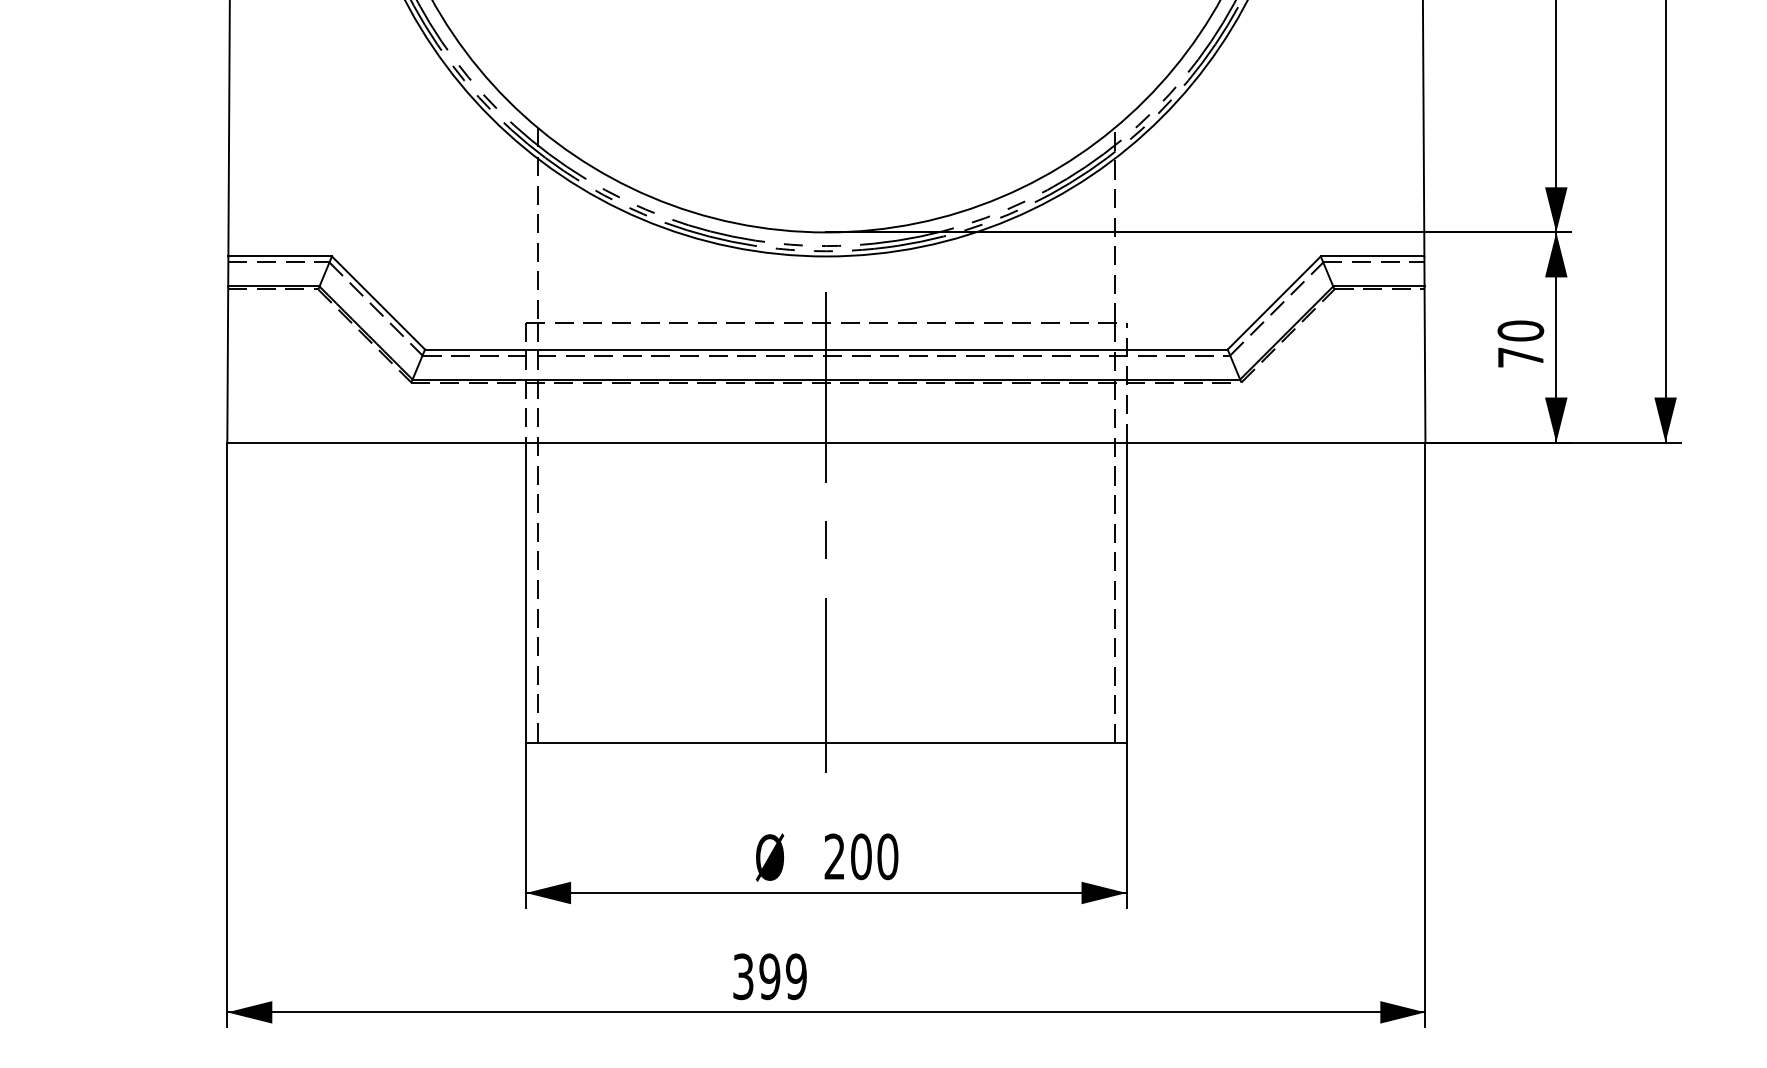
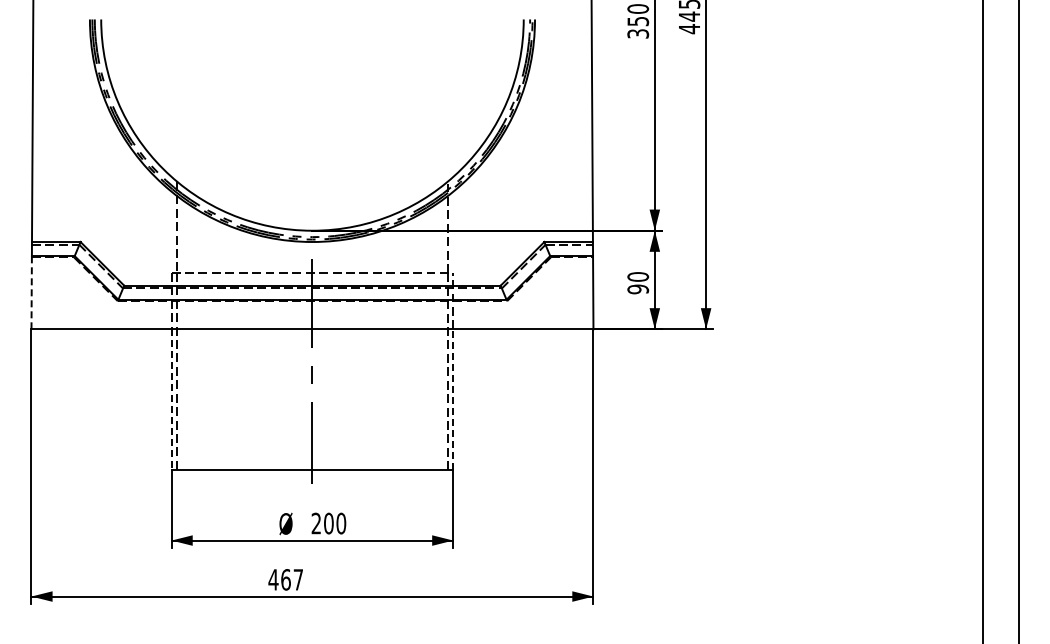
text: (1521, 357) -> (638, 289), 70 -> 90
line: (227, 364) -> (31, 292), solid -> dashed
line: (1127, 592) -> (453, 399), solid -> dashed
line: (525, 594) -> (171, 400), solid -> dashed
text: (768, 976) -> (285, 579), 399 -> 467

